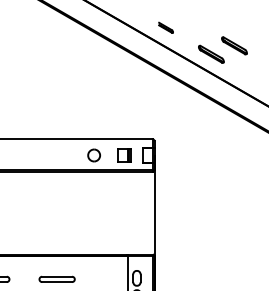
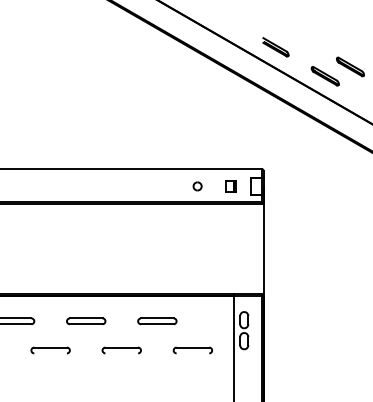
part: (165, 27) -> (275, 47), size x1.67
part: (94, 155) -> (197, 186), size x0.62
part: (124, 155) -> (230, 186), size x0.71

